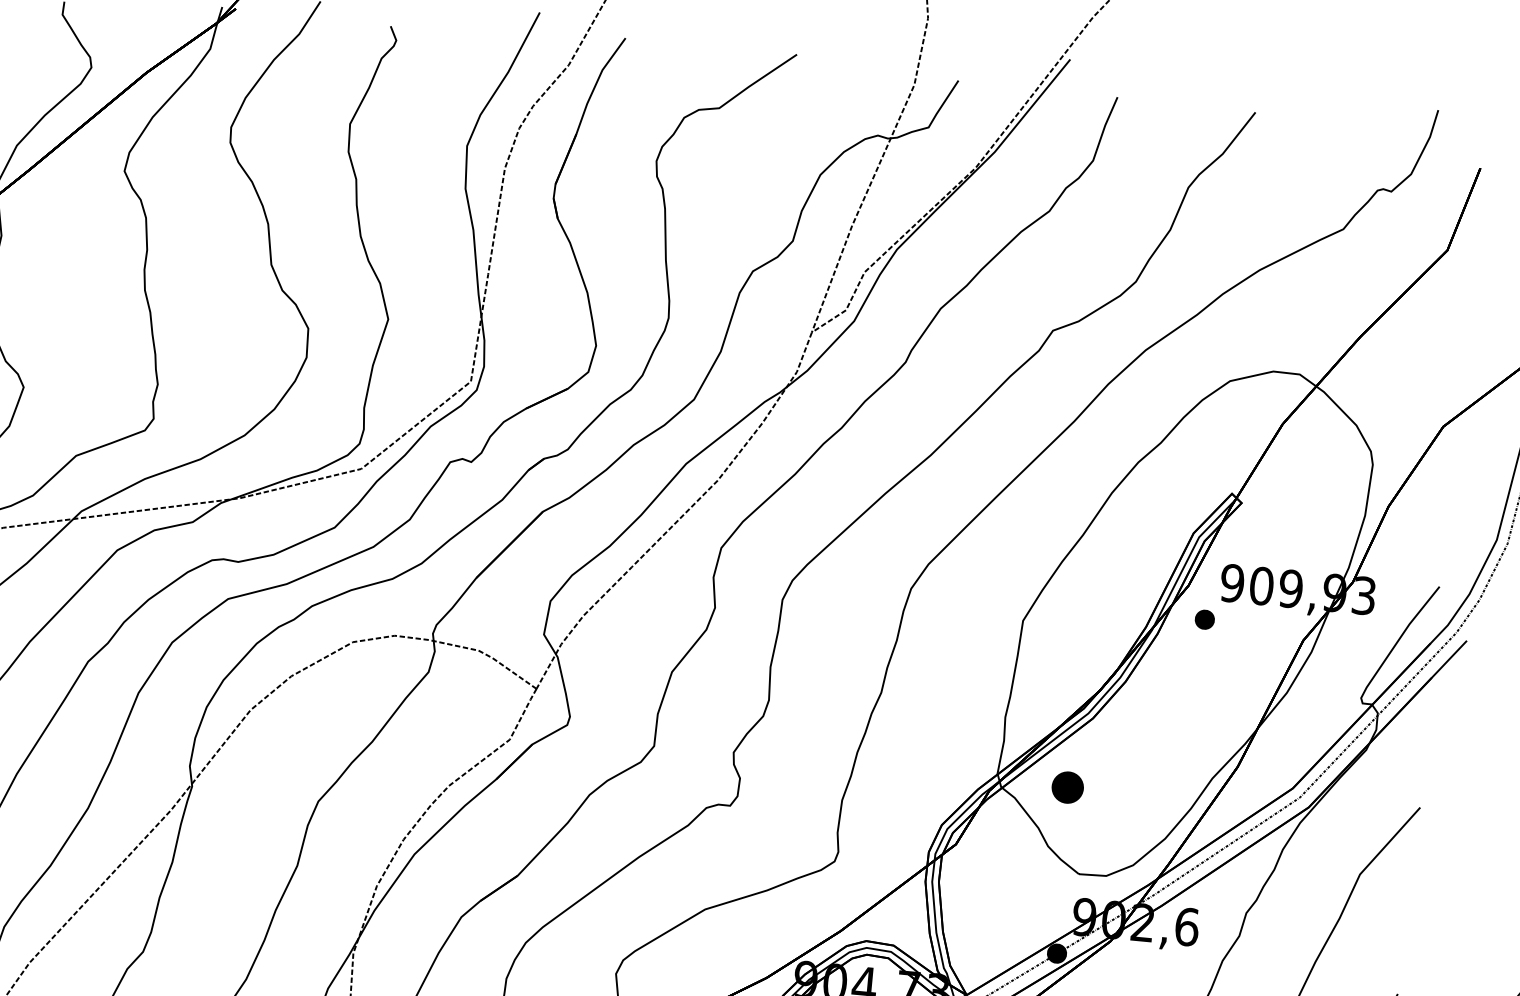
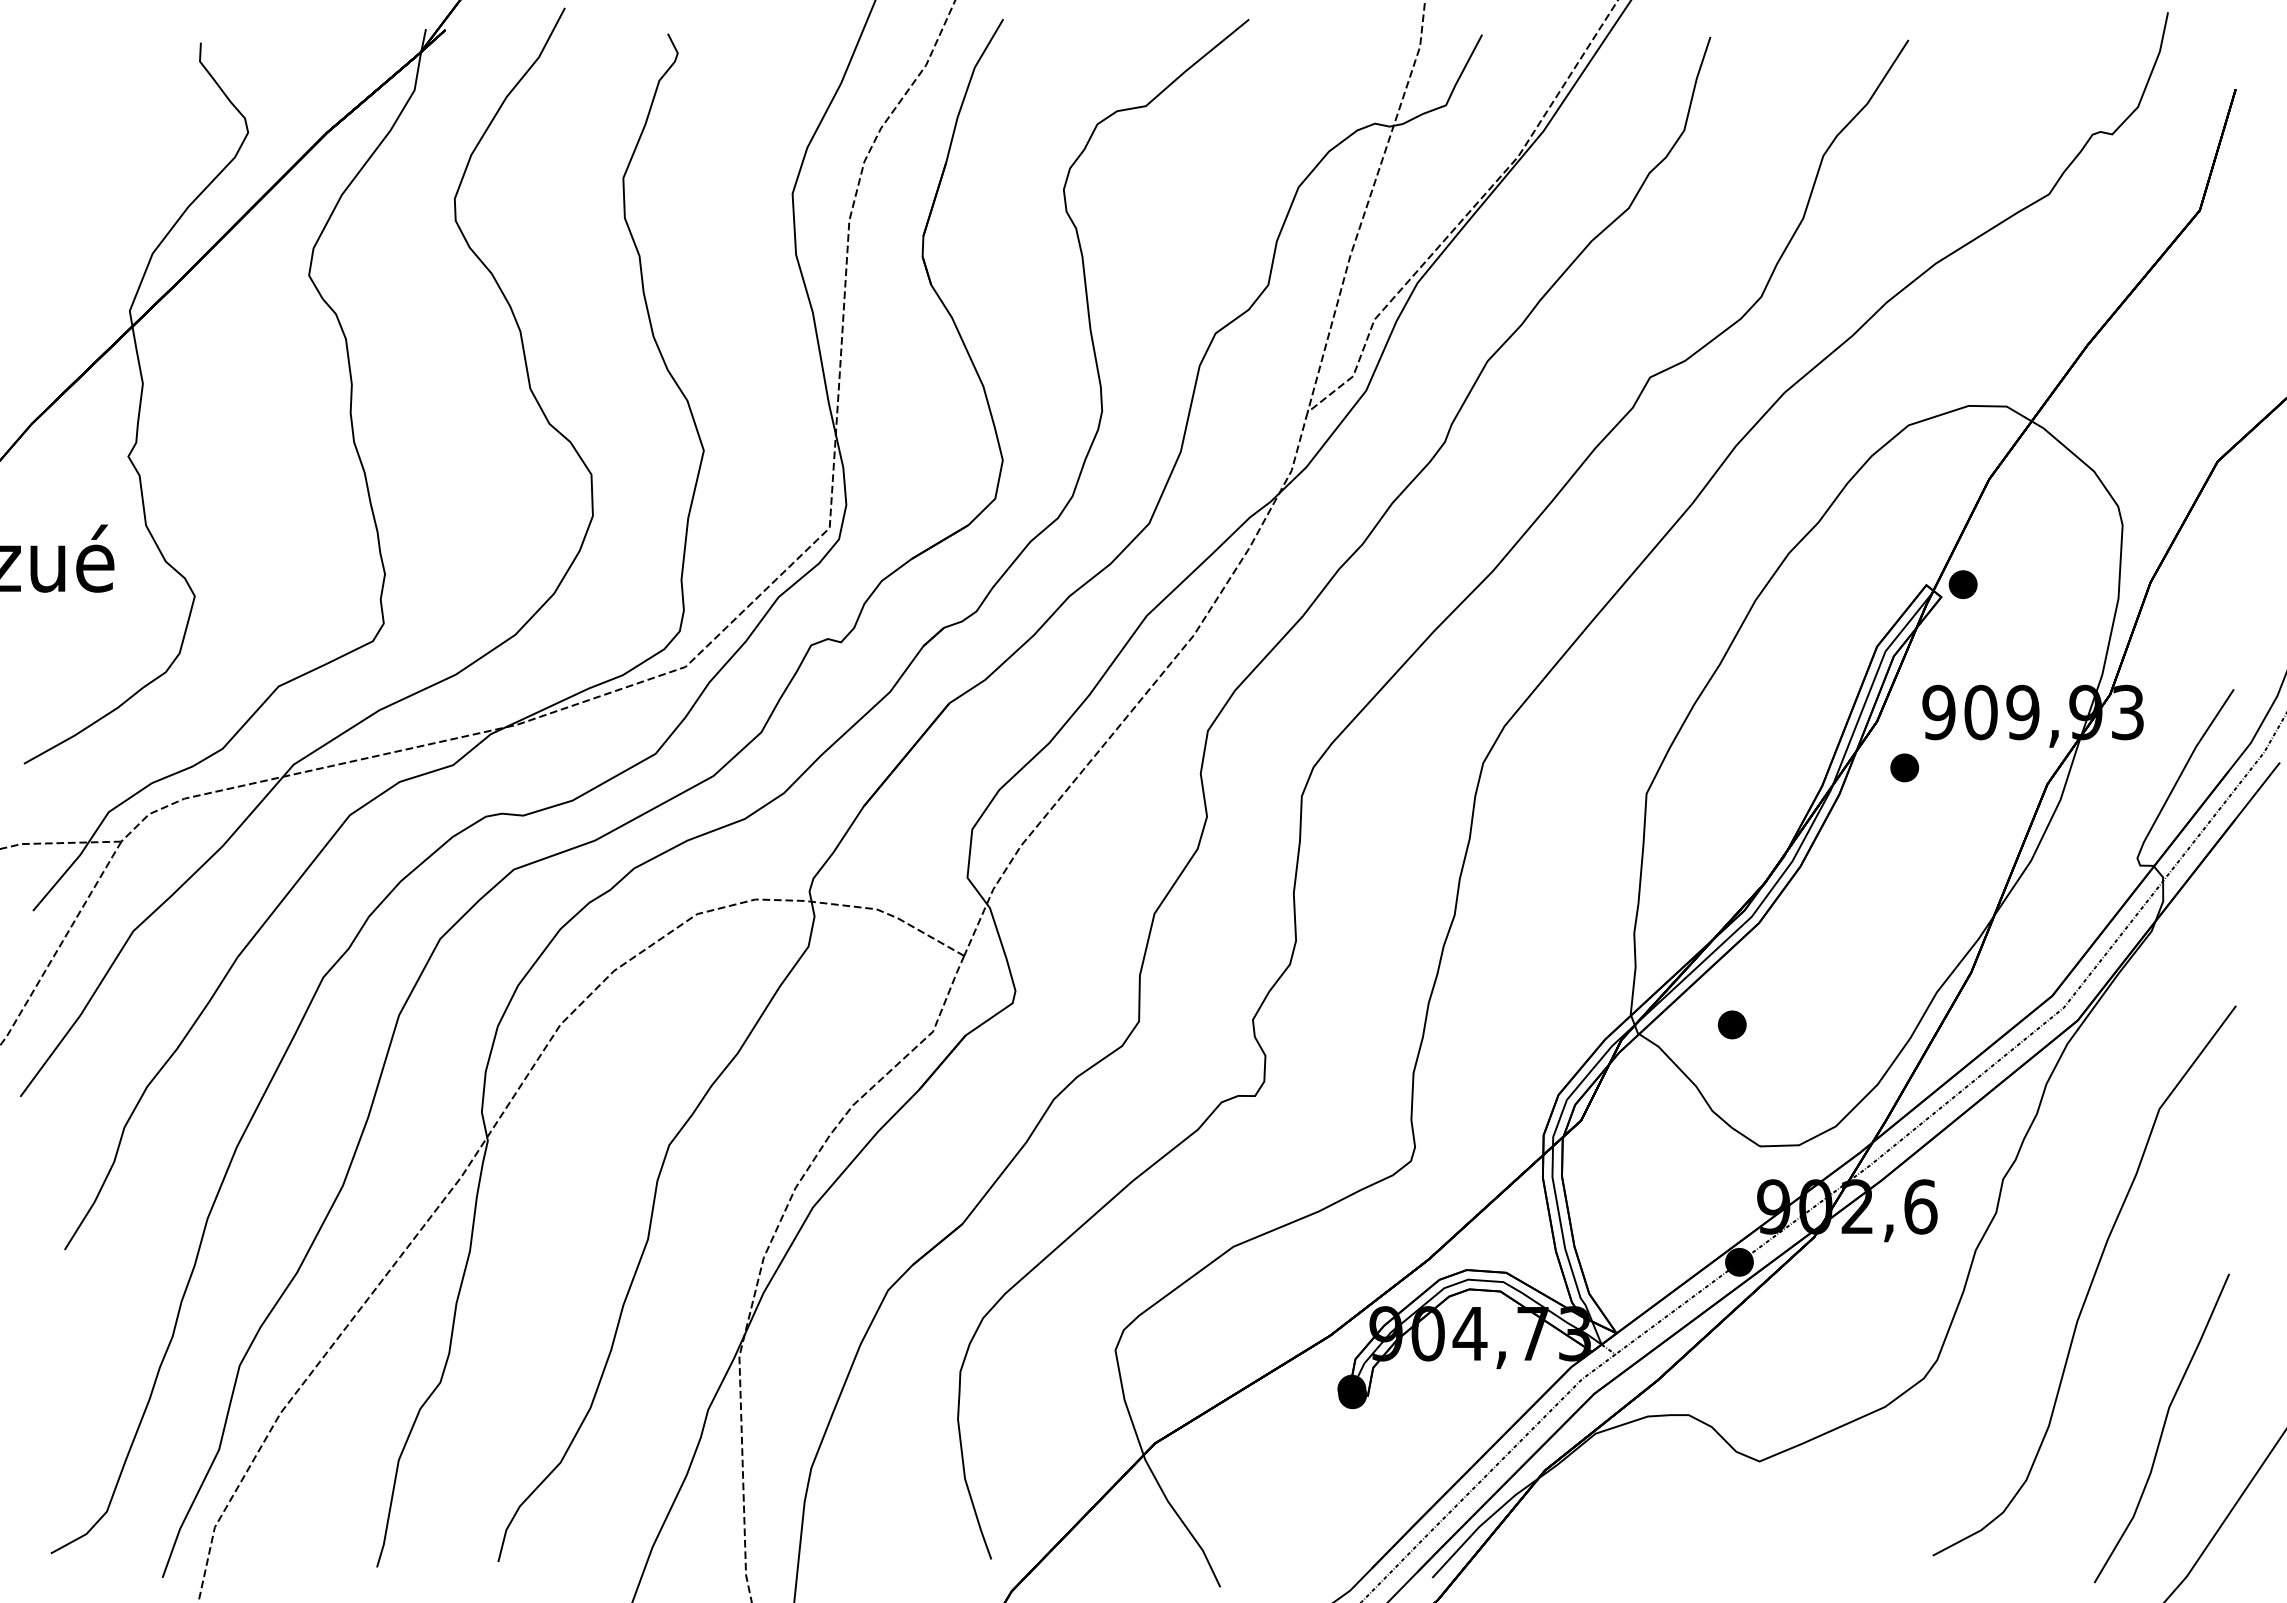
part: (1257, 495) -> (1962, 584), added
part: (1067, 787) -> (1731, 1024), size x0.62

